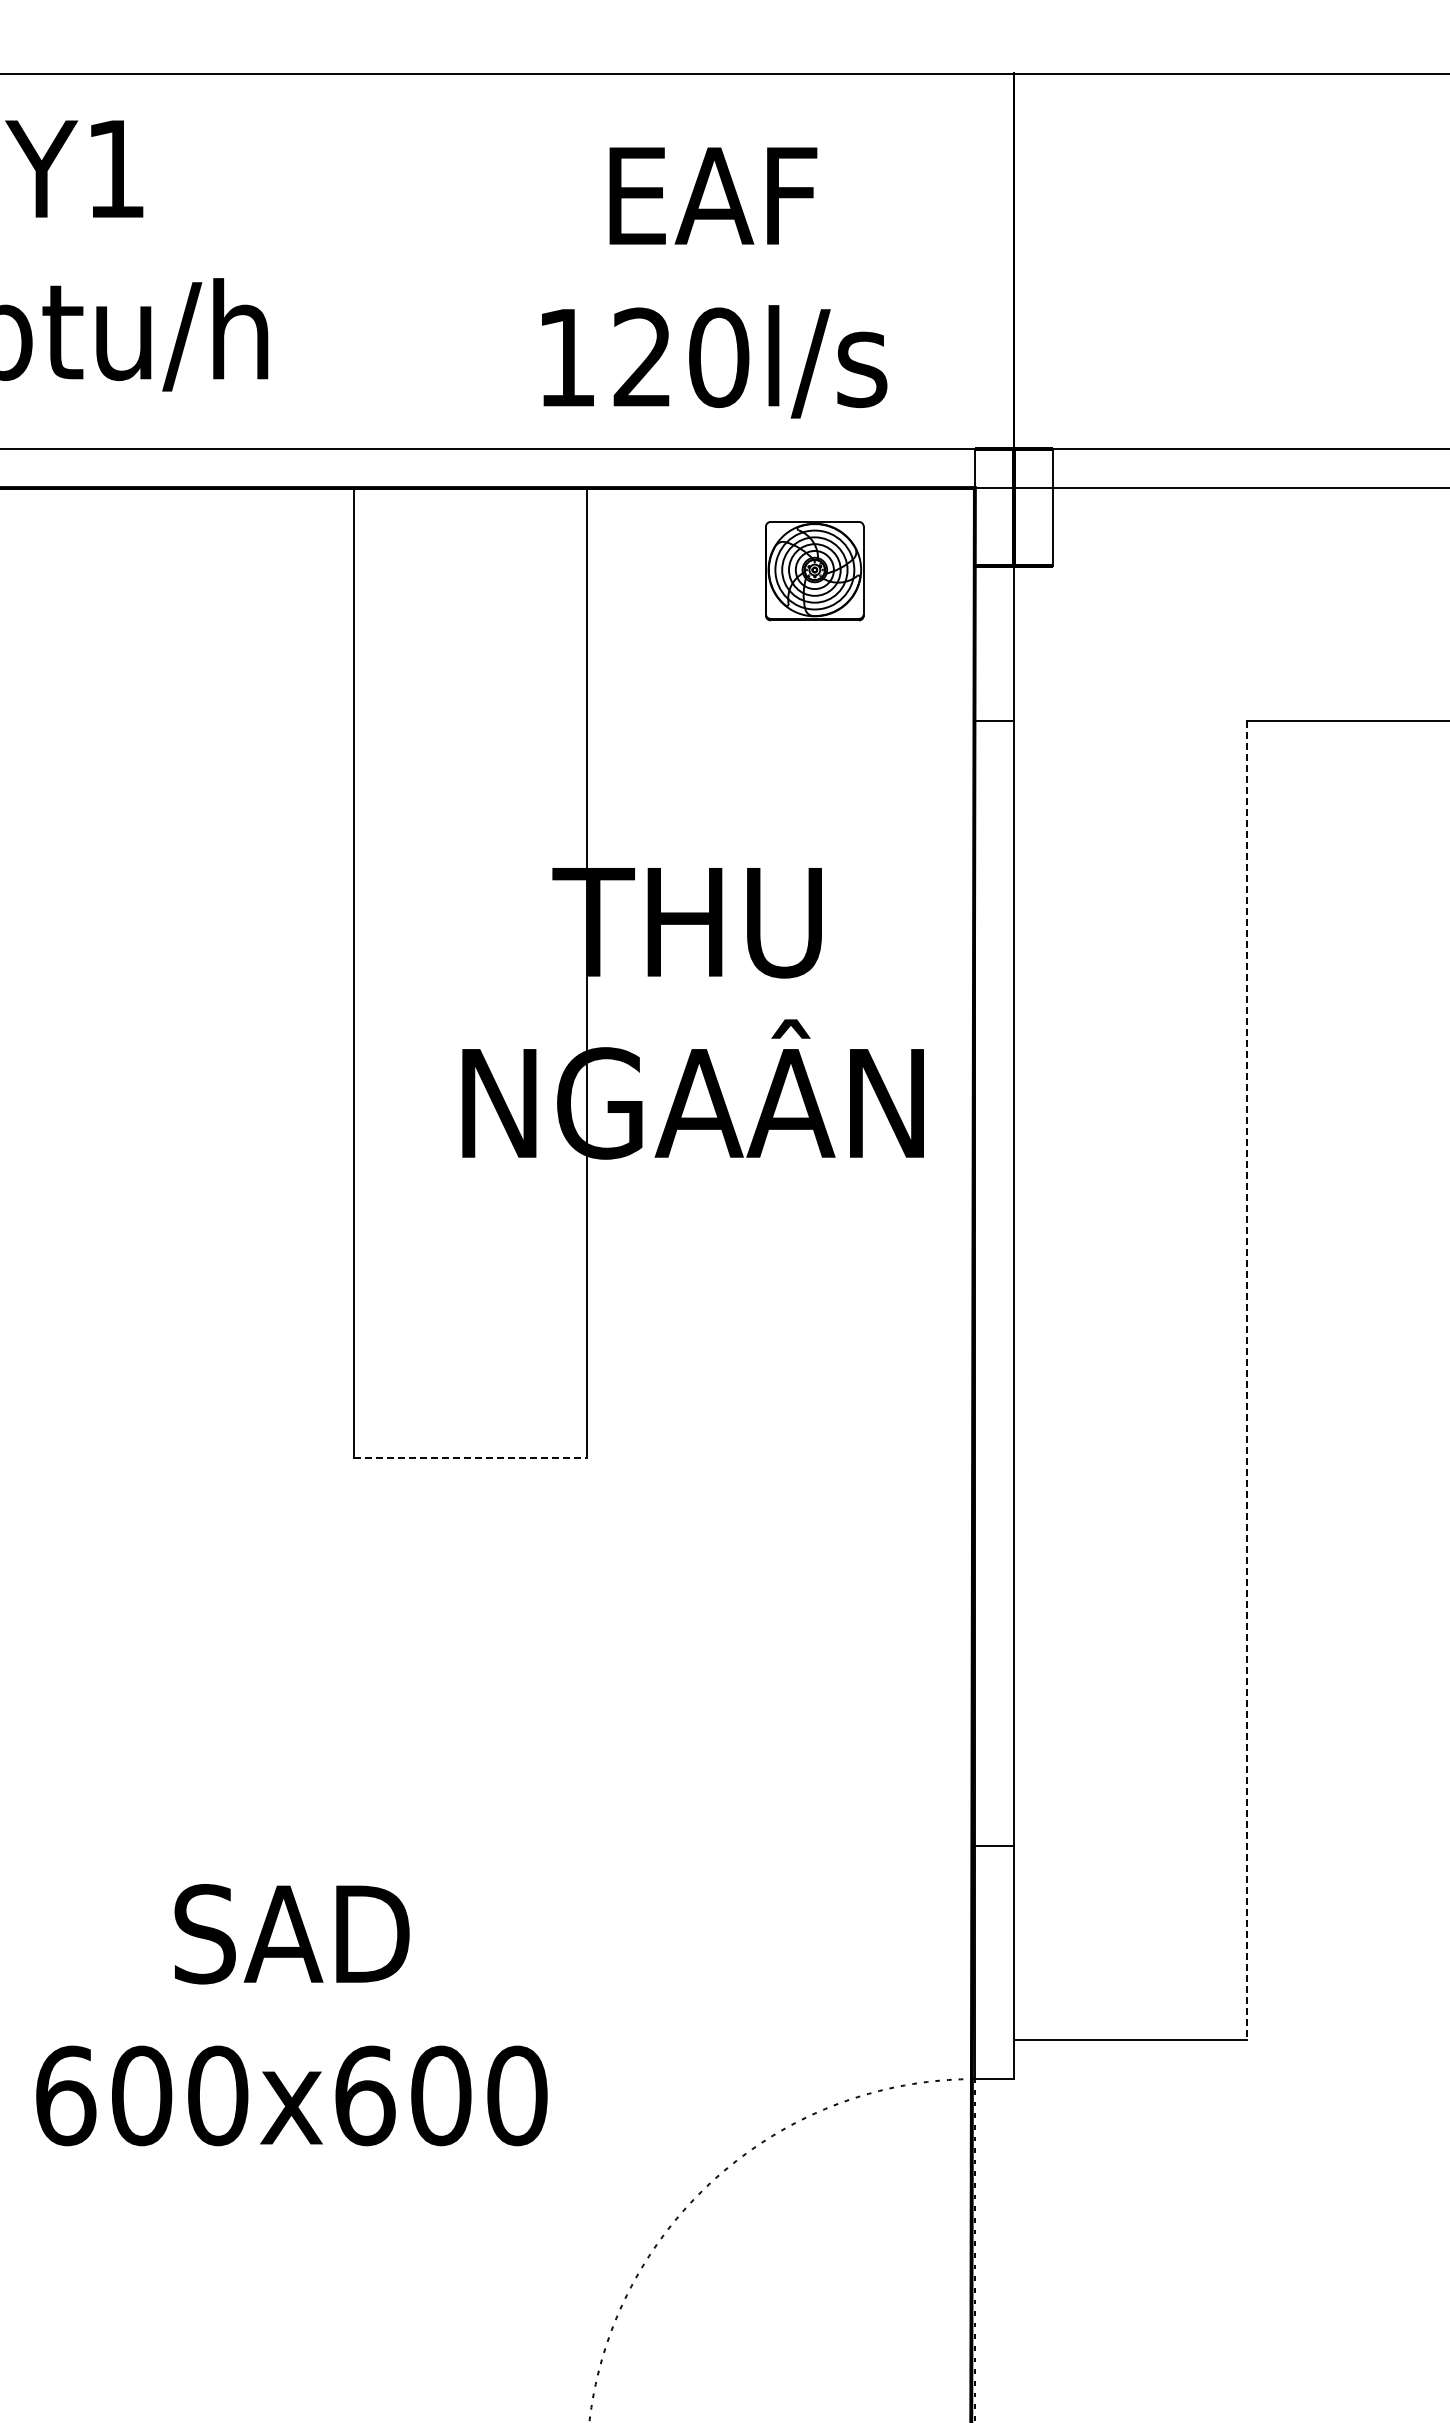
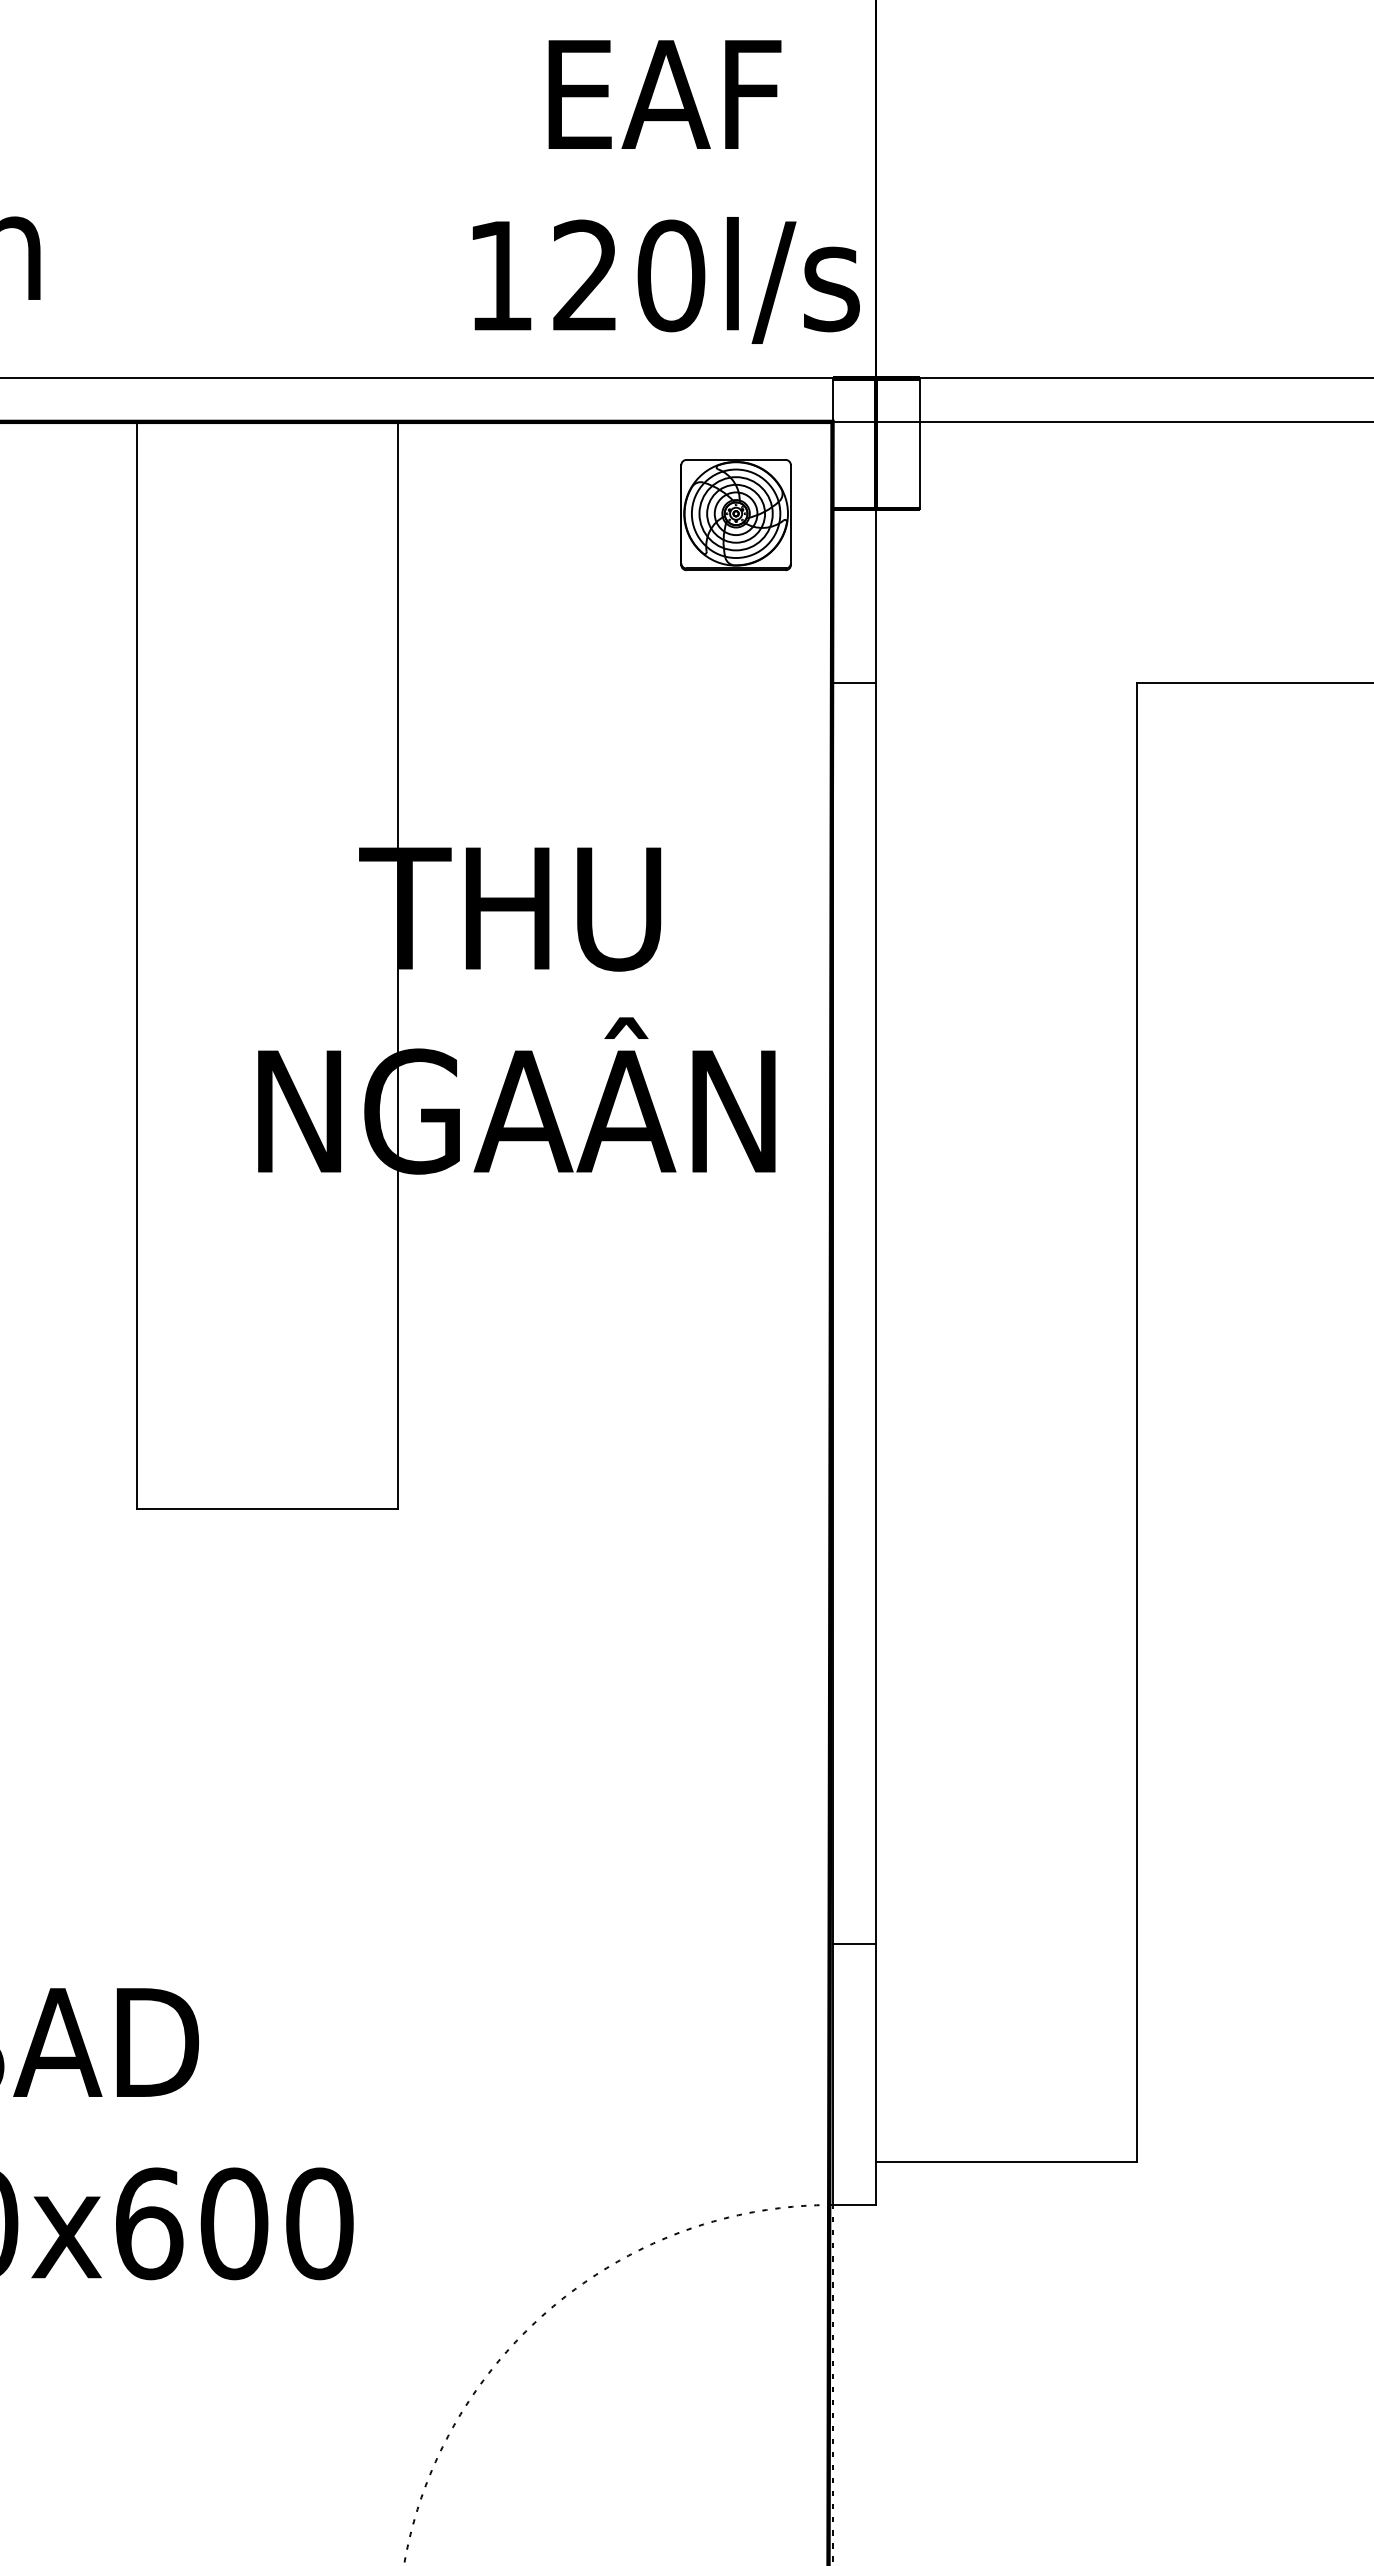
text: (714, 282) -> (666, 191), moved
part: (814, 571) -> (735, 515), moved
line: (1246, 1380) -> (1136, 1422), dashed -> solid
line: (470, 1458) -> (267, 1509), dashed -> solid

